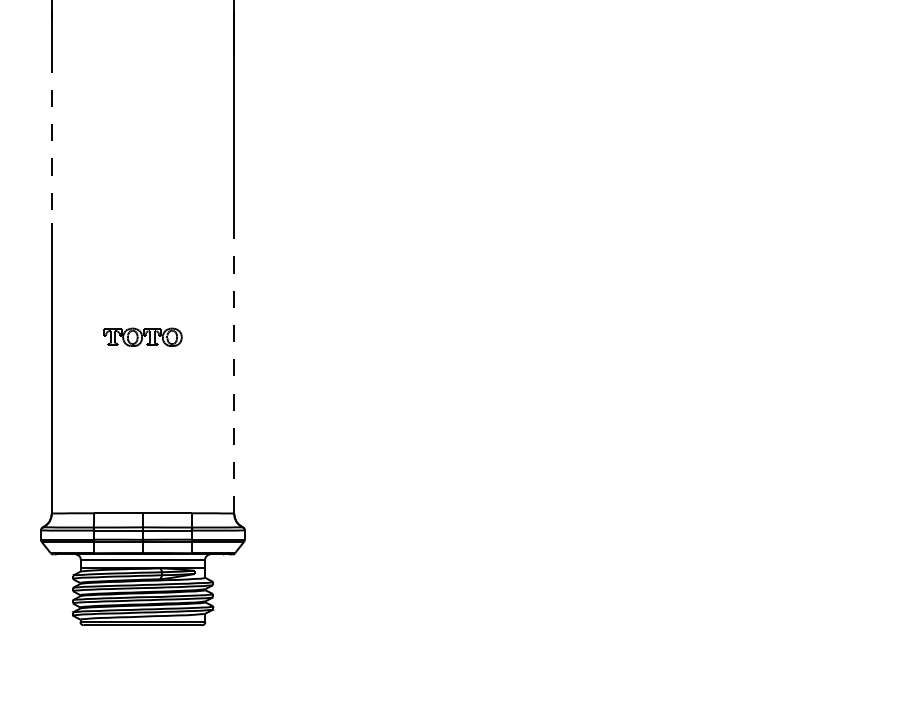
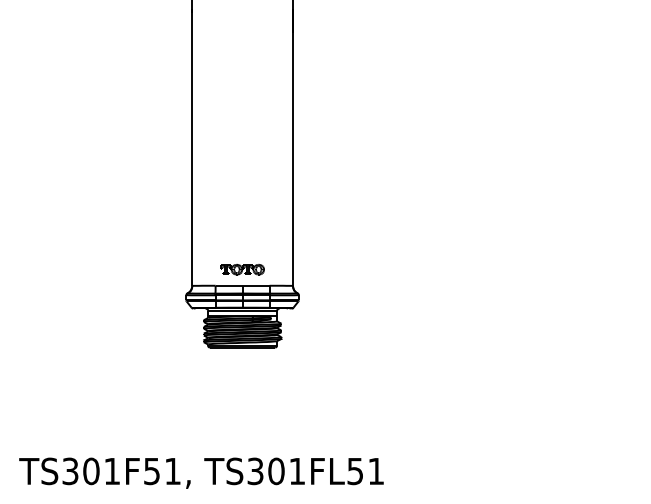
line: (52, 141) -> (192, 80), dashed -> solid
part: (142, 337) -> (242, 269), moved
line: (233, 367) -> (292, 205), dashed -> solid

